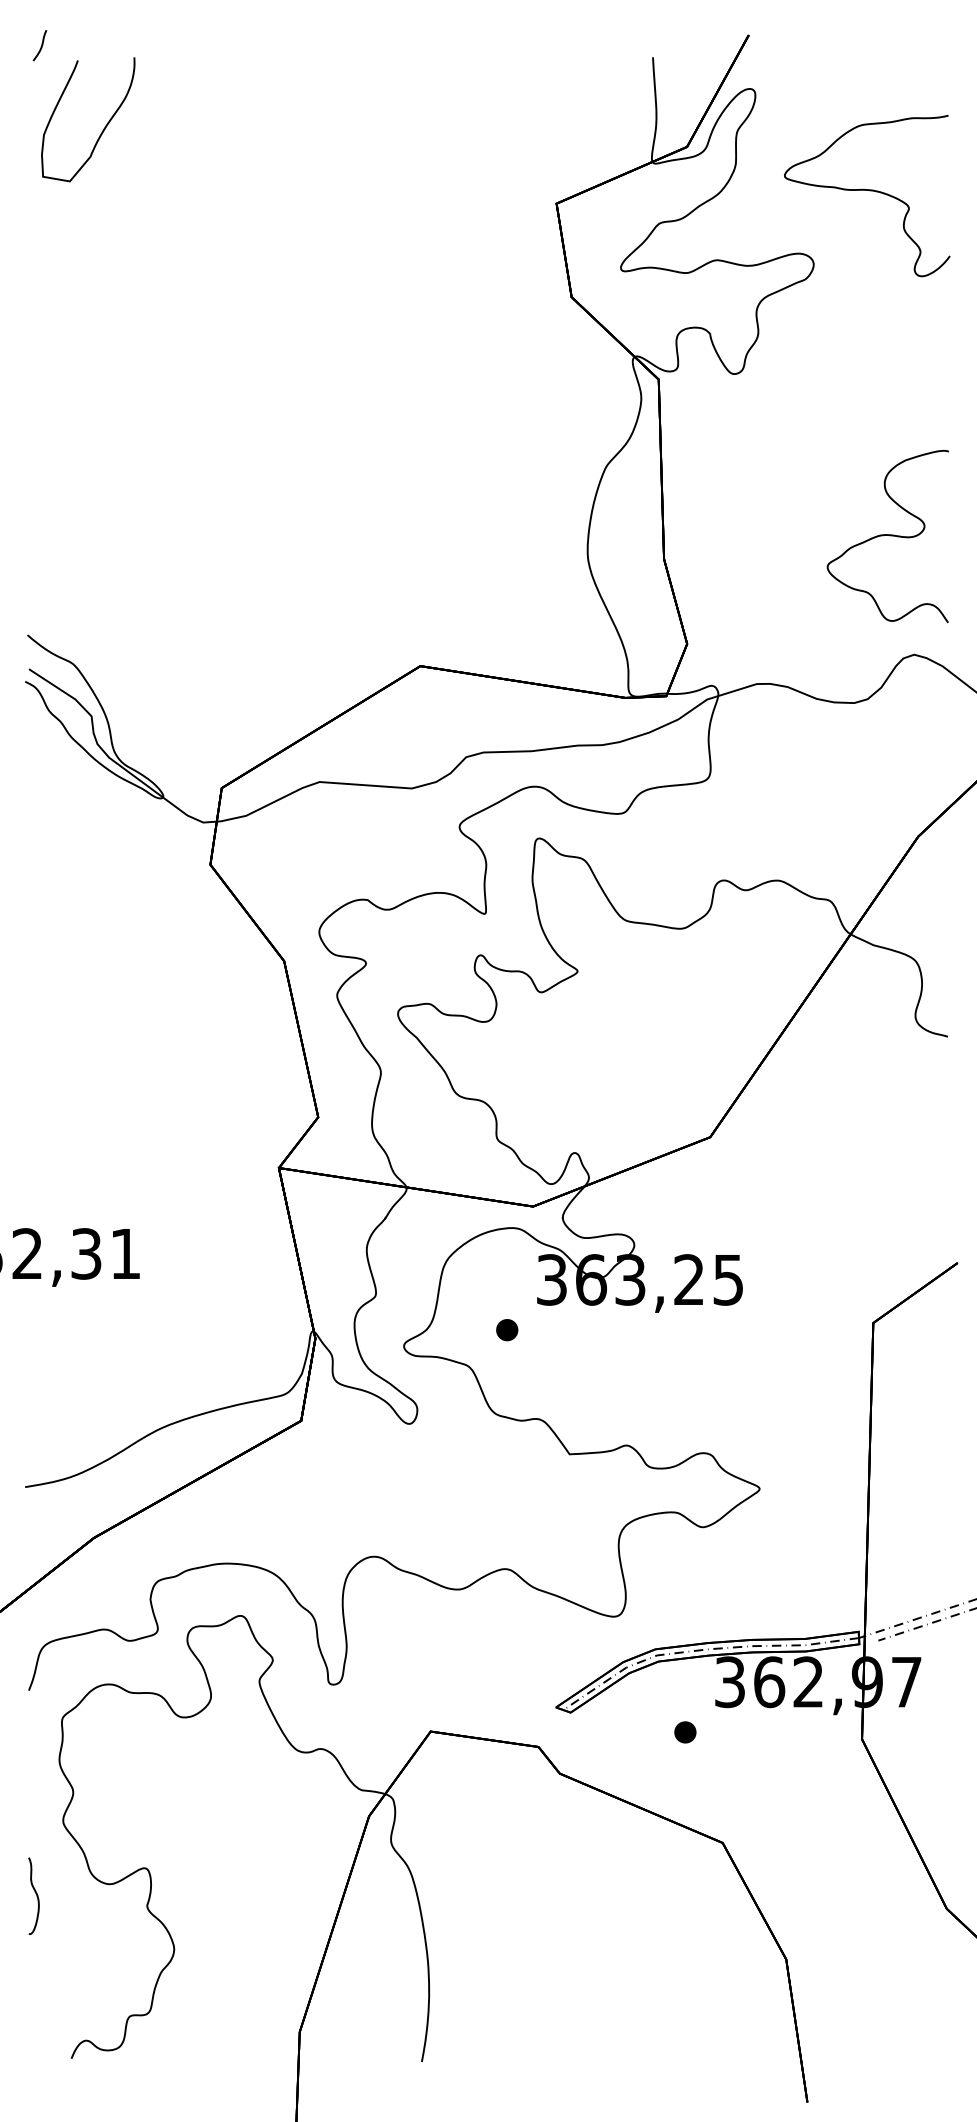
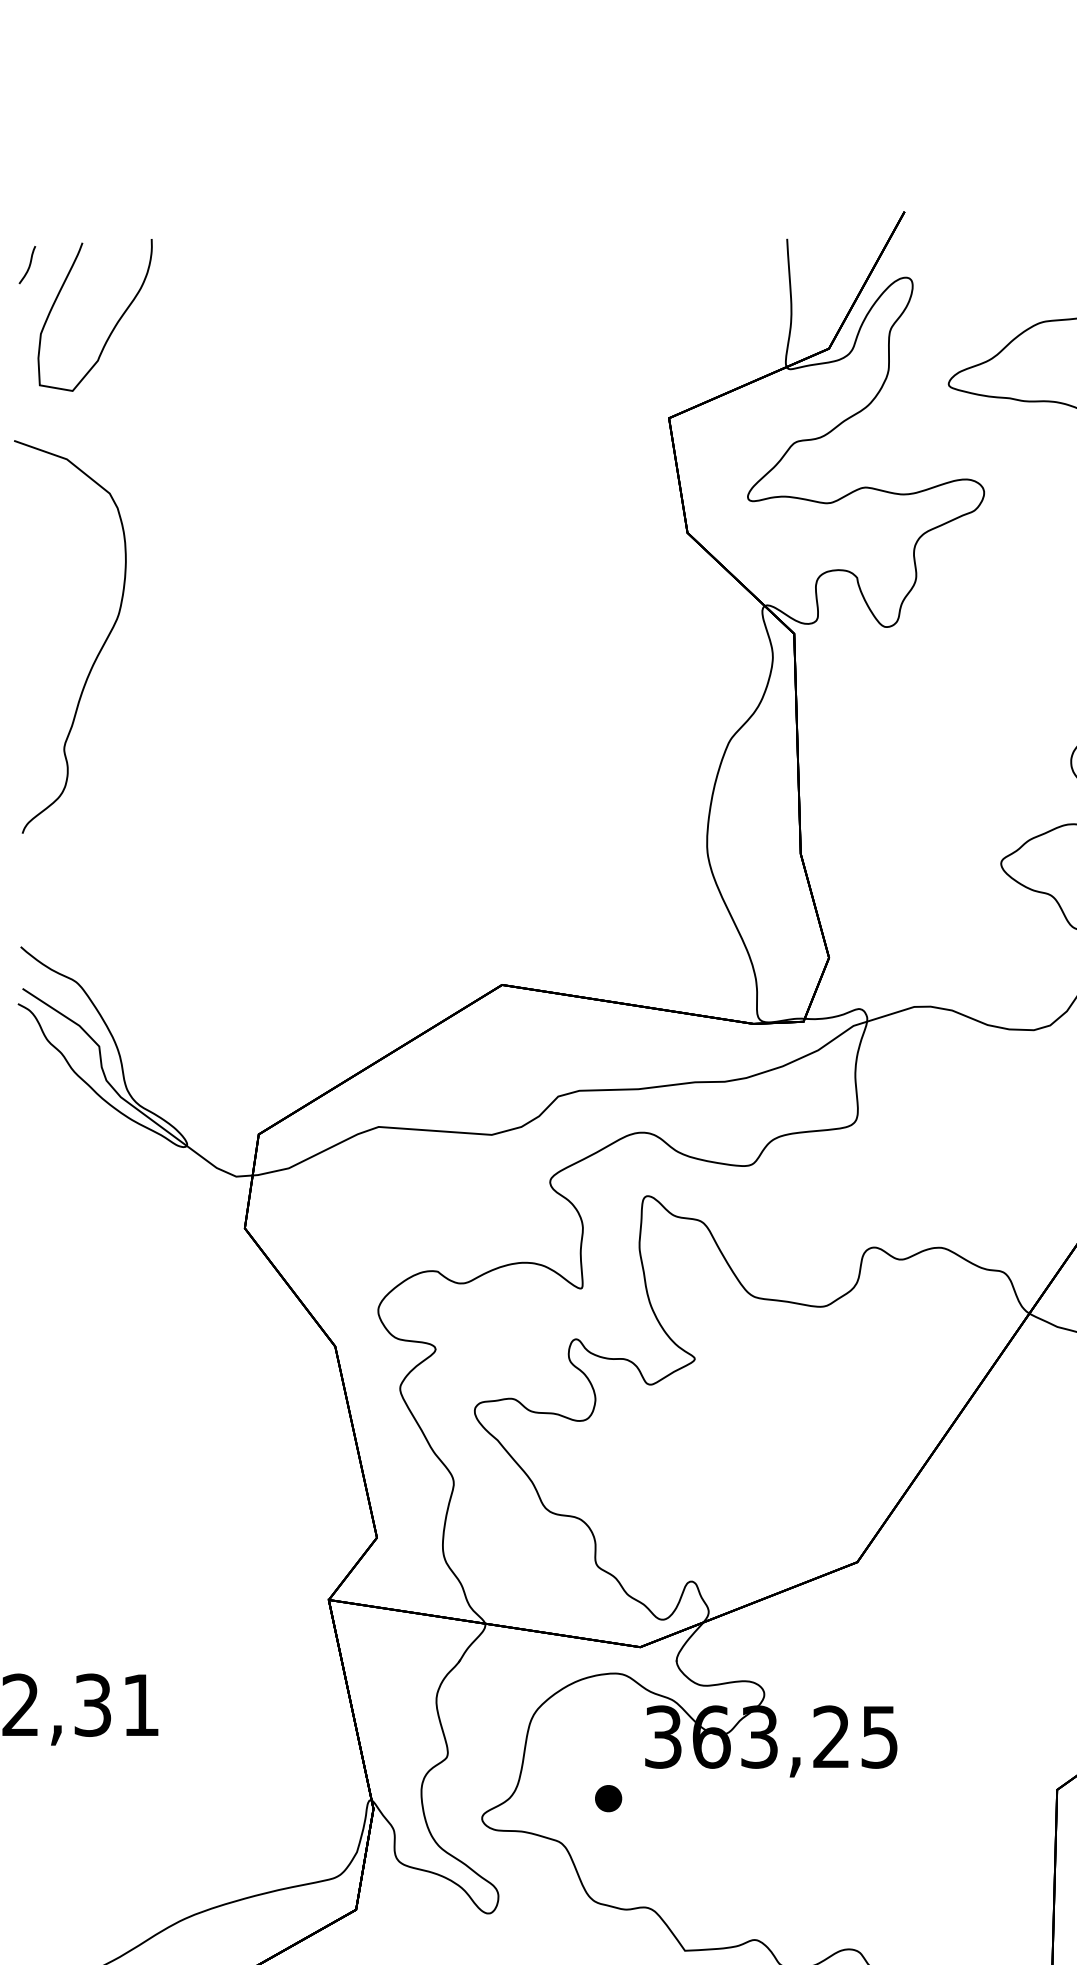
curve: (40, 46) -> (28, 266), moved
curve: (91, 393) -> (99, 650), added

